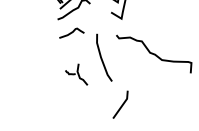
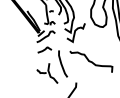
part: (76, 74) -> (47, 73), size x1.67

